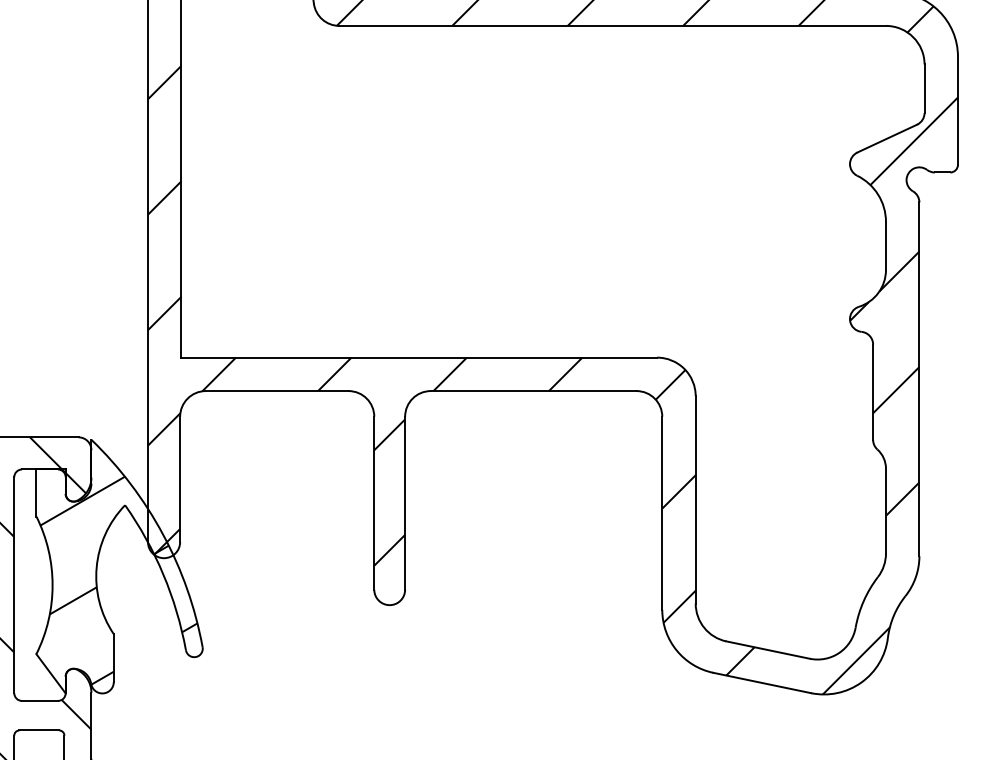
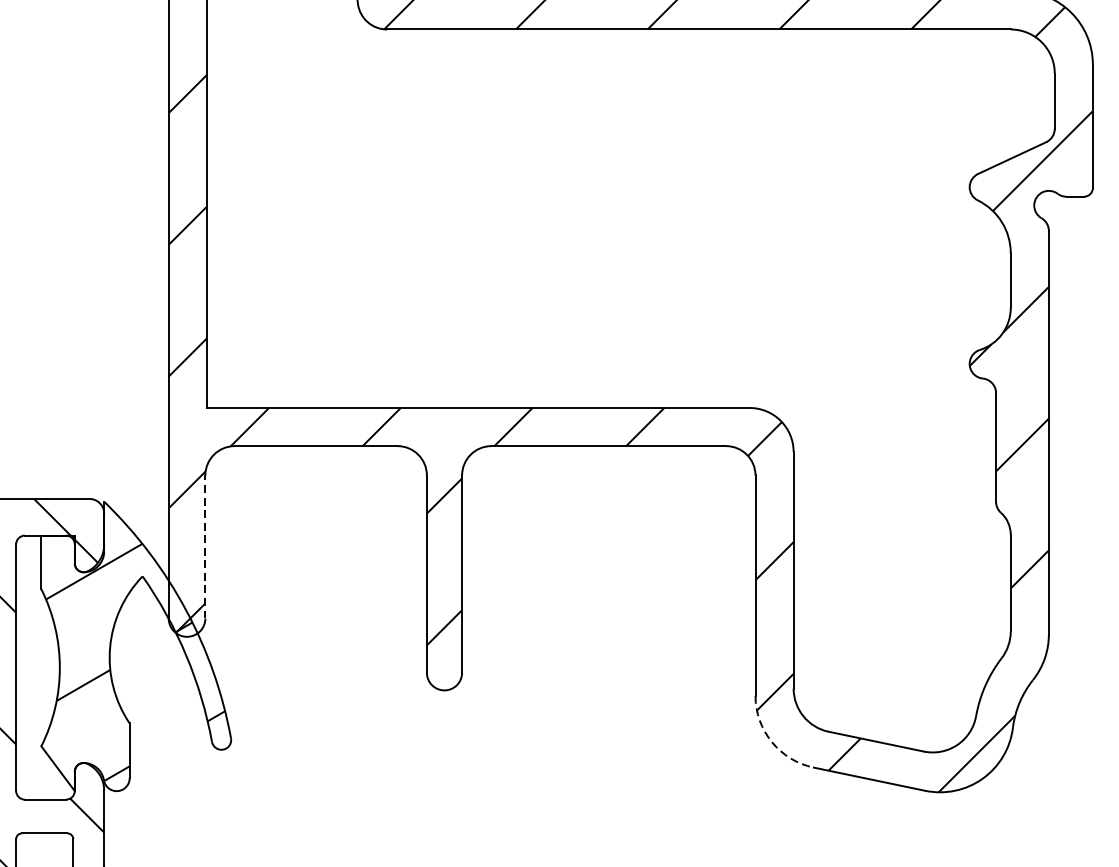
line: (180, 479) -> (205, 547), solid -> dashed
arc: (676, 650) -> (771, 742), solid -> dashed

